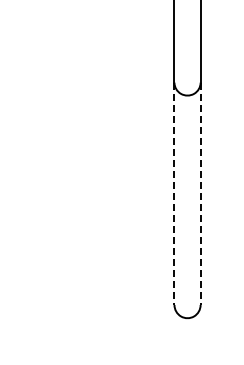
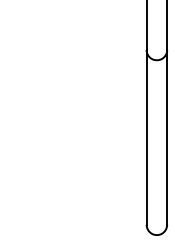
line: (174, 194) -> (146, 137), dashed -> solid
line: (200, 194) -> (167, 137), dashed -> solid

